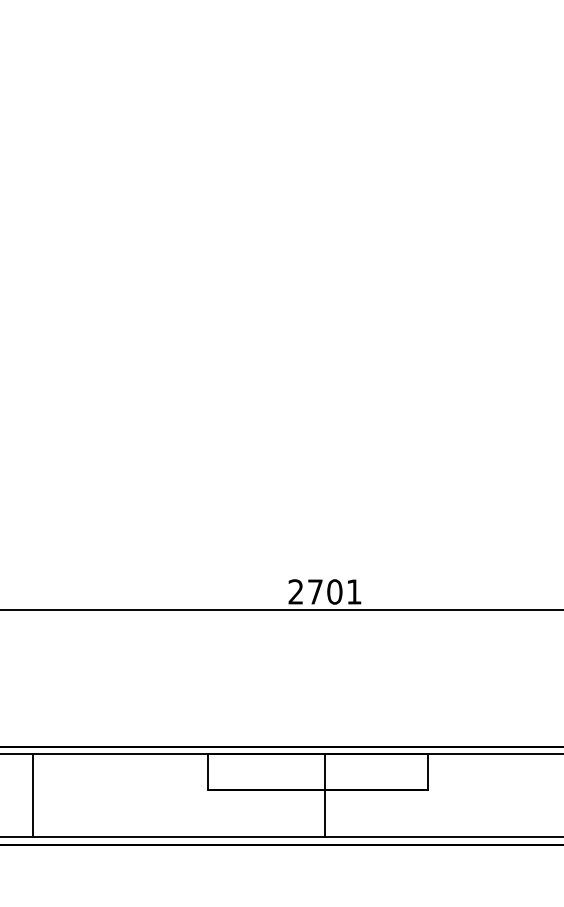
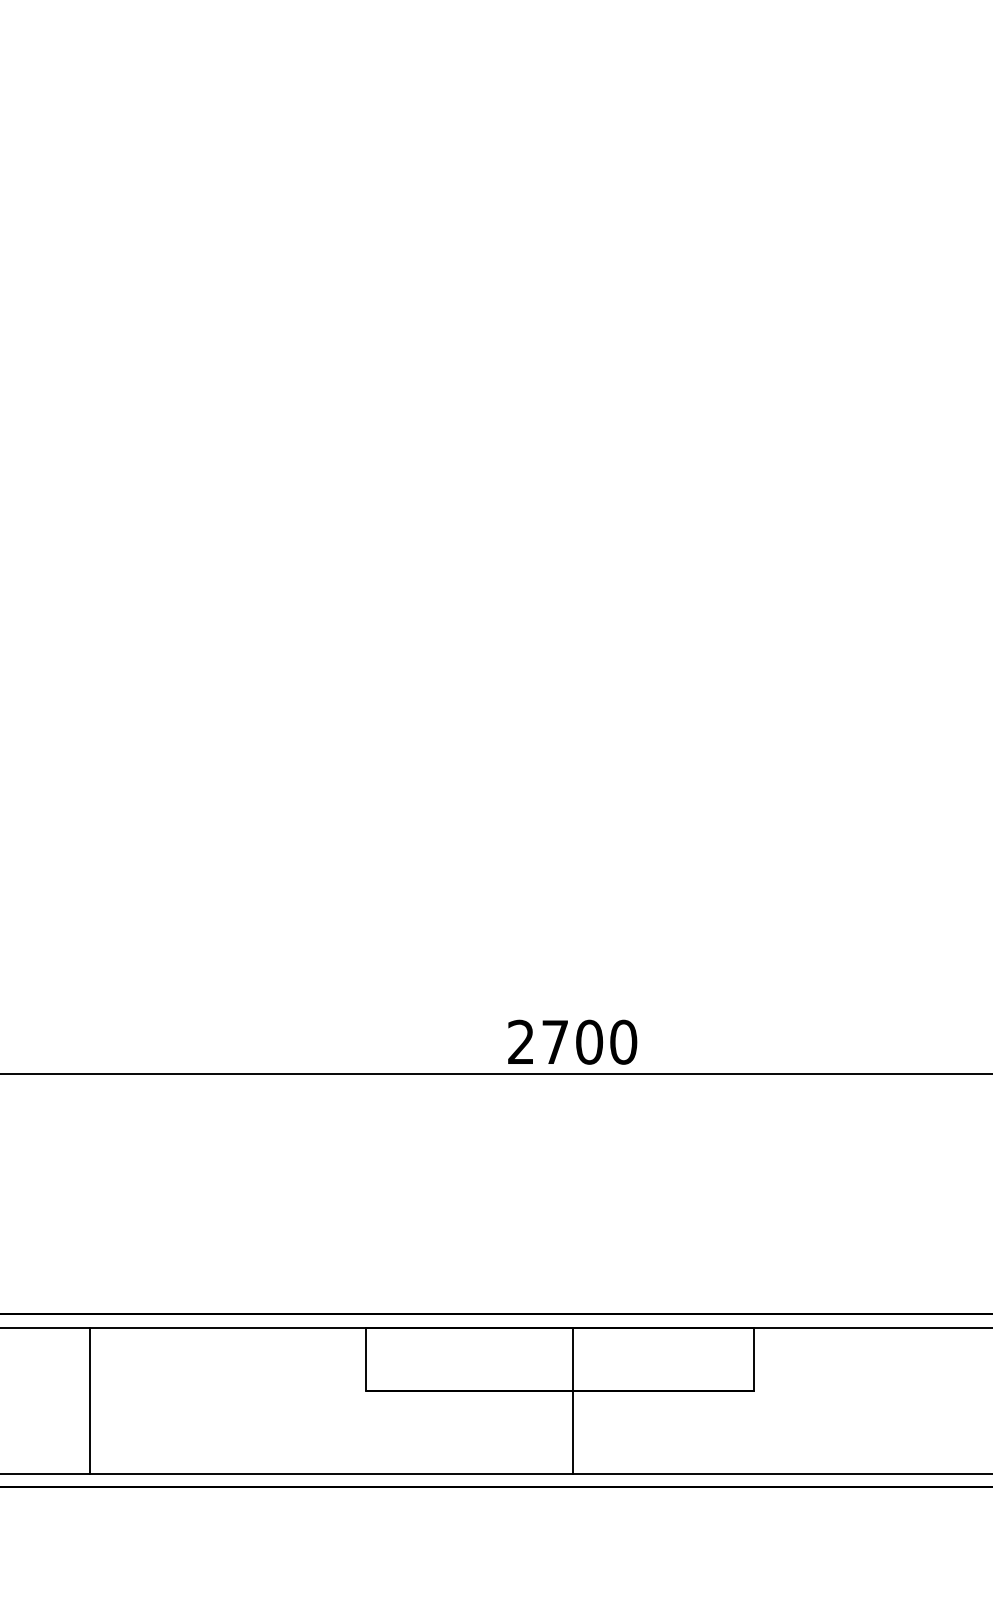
text: (353, 591) -> (622, 1041), 2701 -> 2700
line: (32, 795) -> (88, 1400), moved

